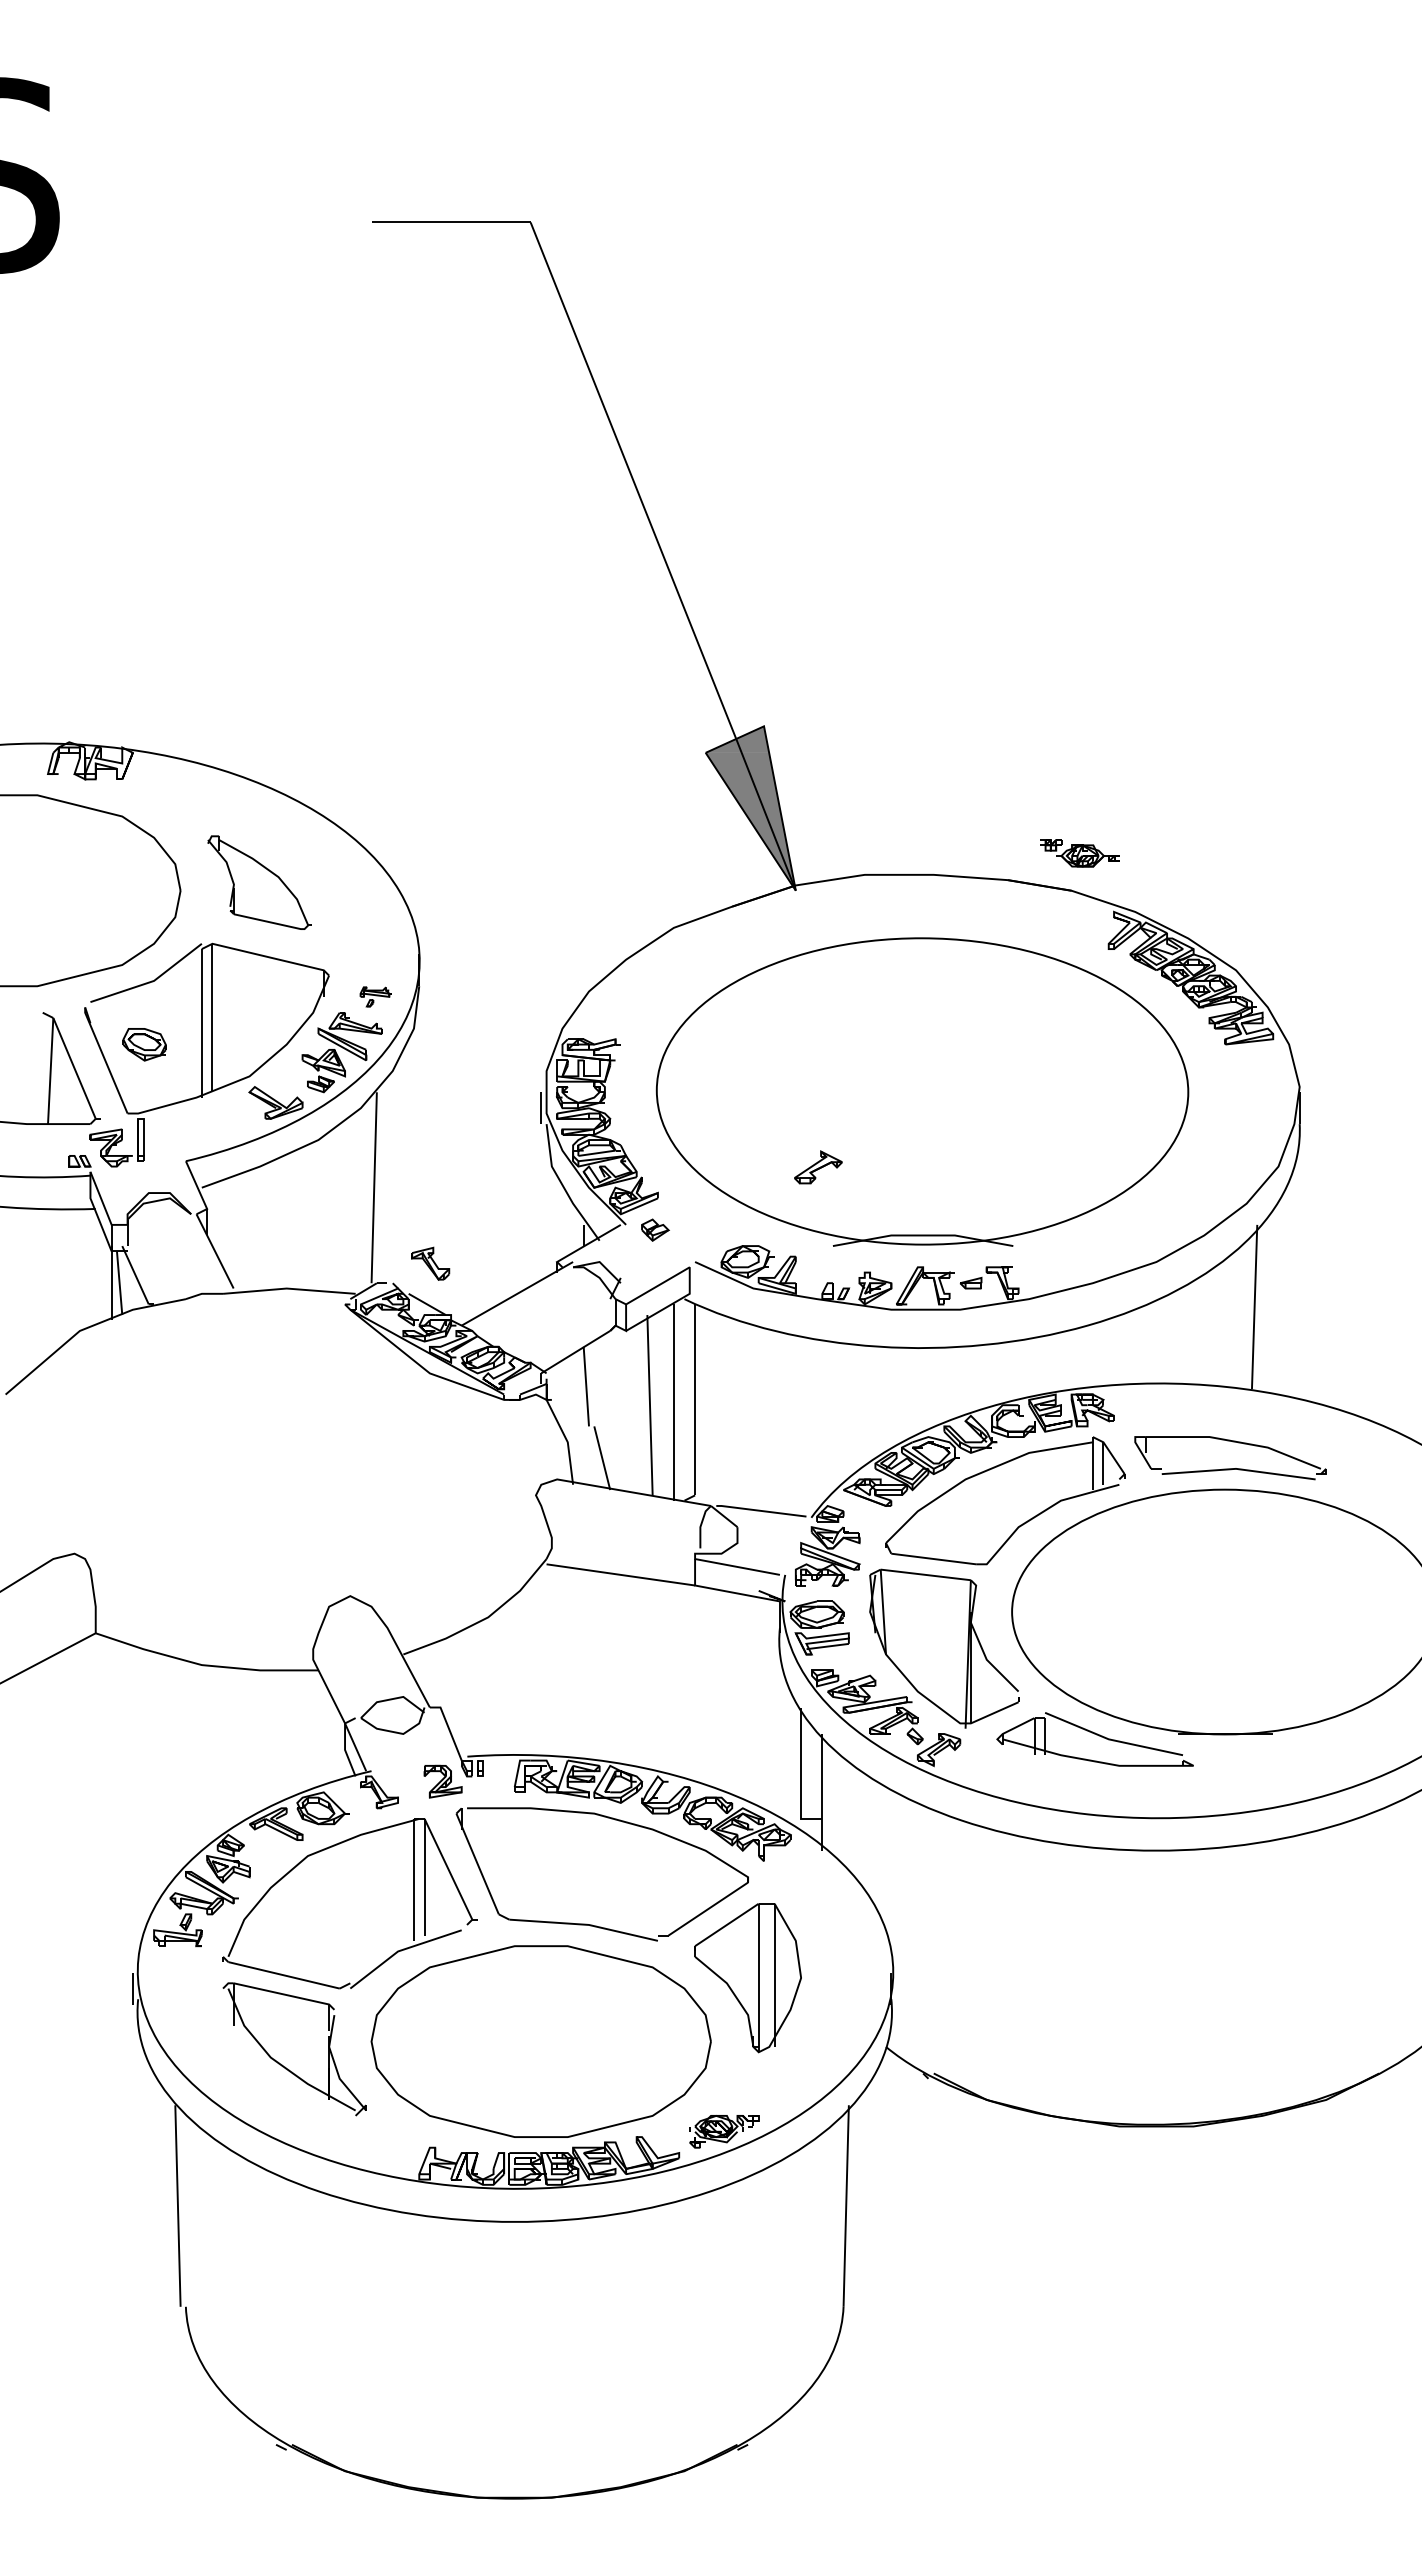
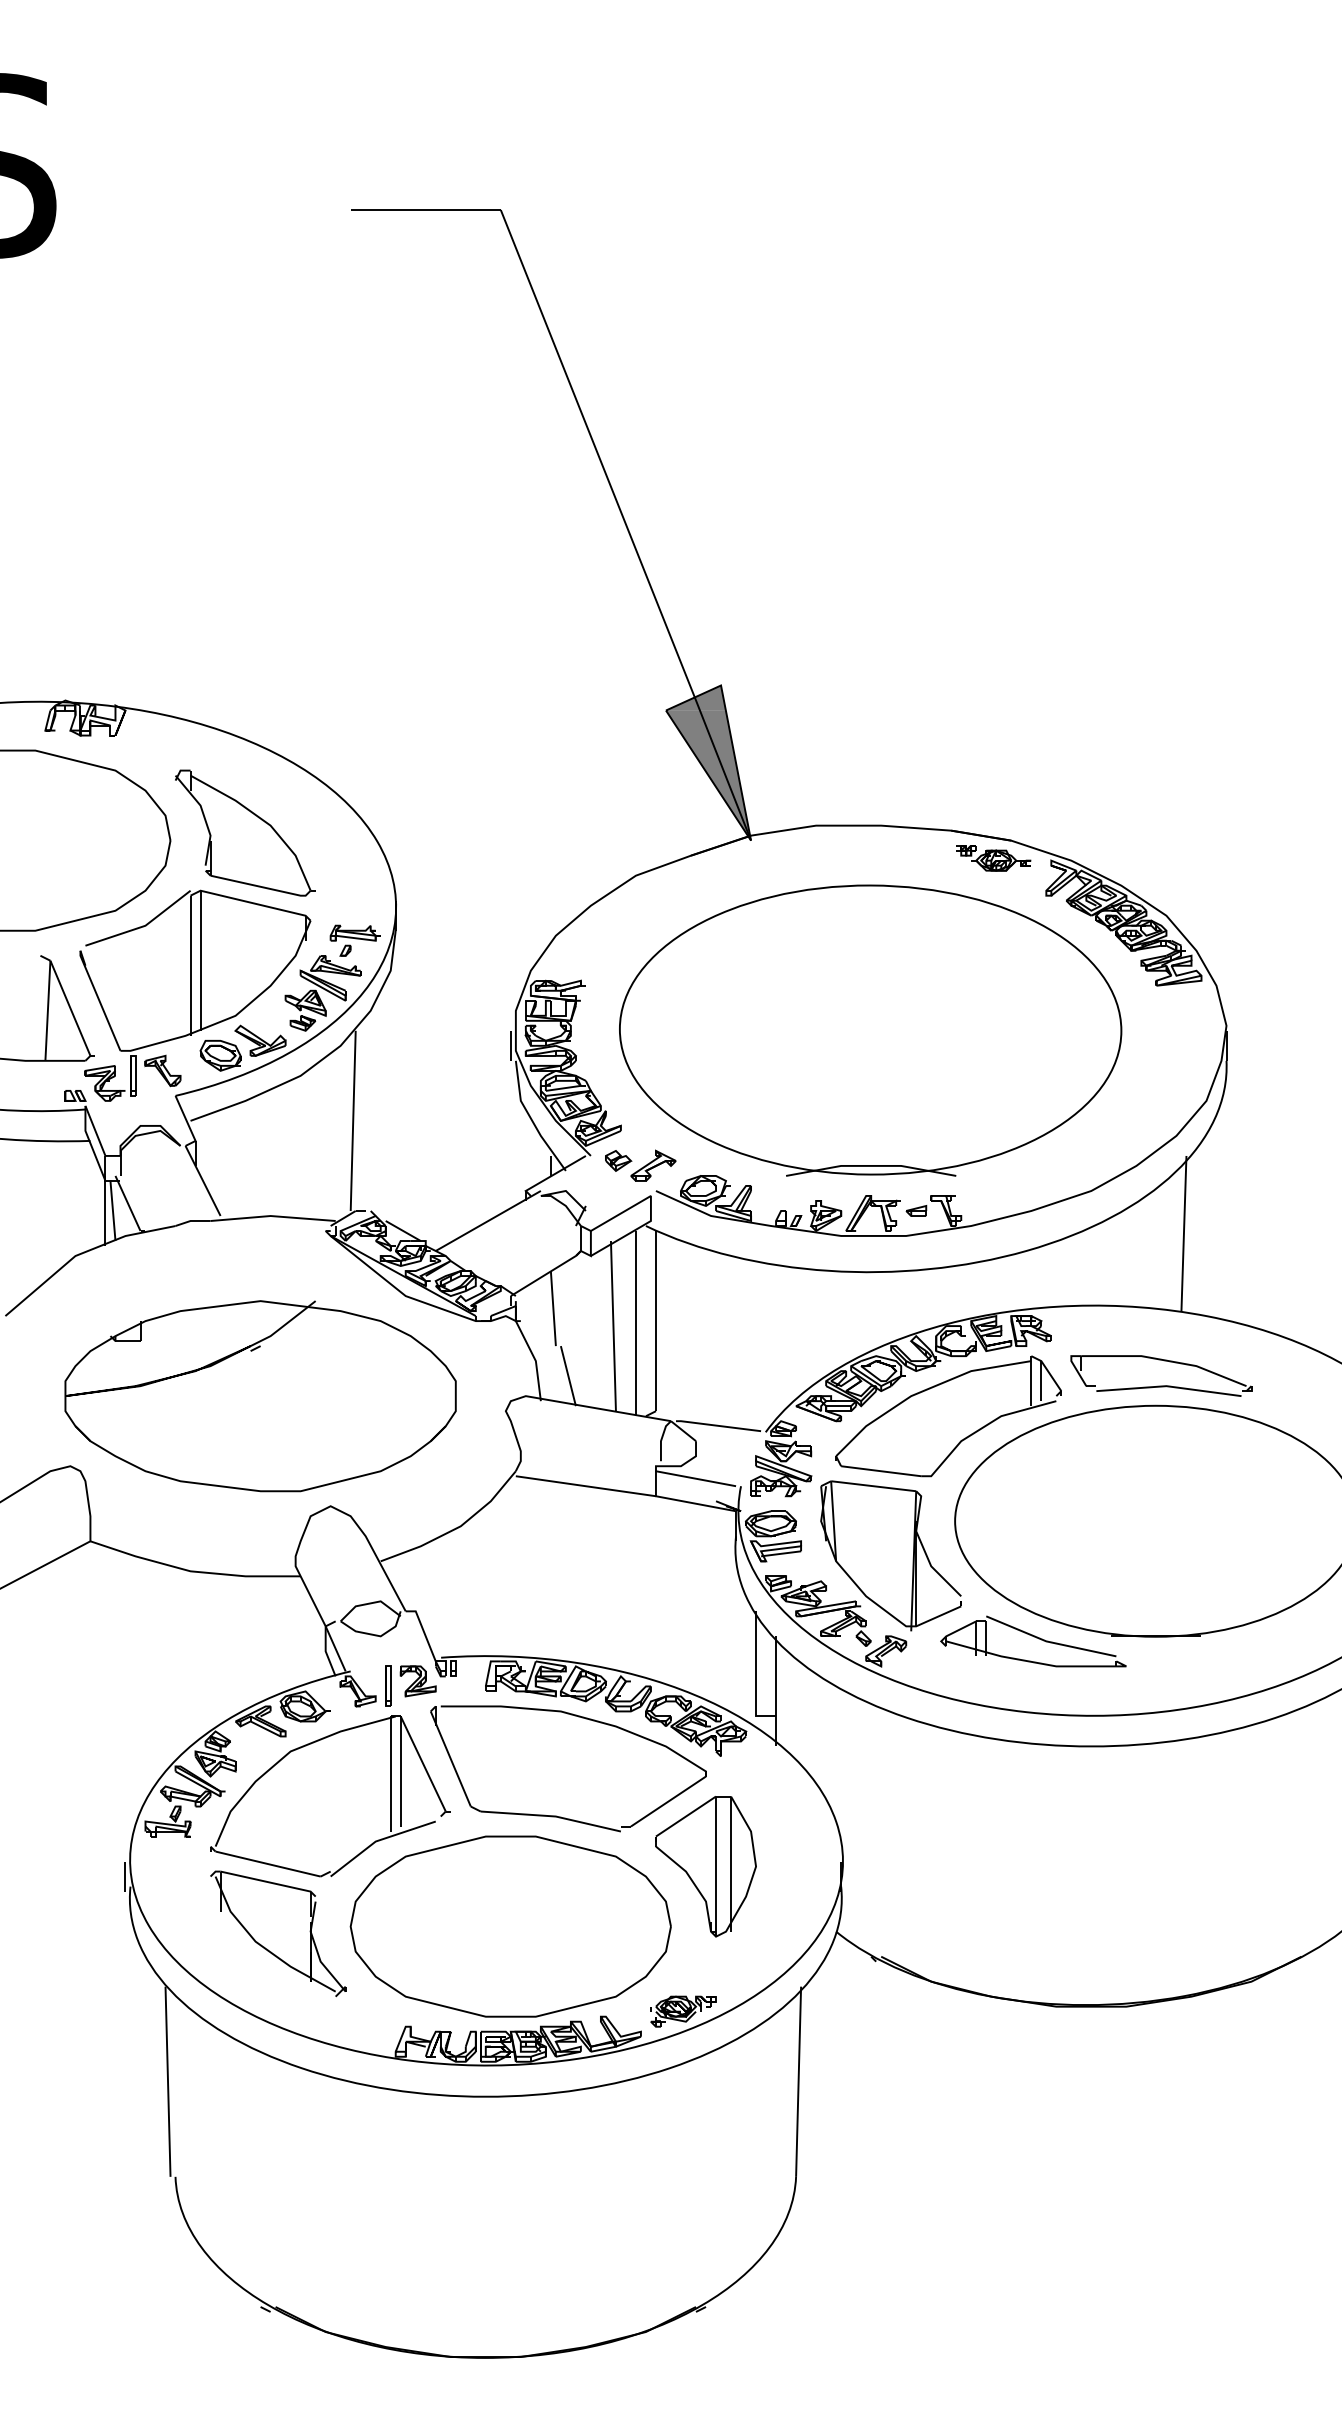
part: (1079, 853) -> (993, 858), moved
part: (259, 882) -> (244, 832), size x1.43
part: (375, 996) -> (354, 940), size x1.67
part: (144, 1044) -> (220, 1055), moved
part: (818, 1167) -> (653, 1165), moved
part: (430, 1263) -> (162, 1070), moved
part: (275, 1479) -> (260, 1396), added
part: (411, 1786) -> (388, 1685), added

